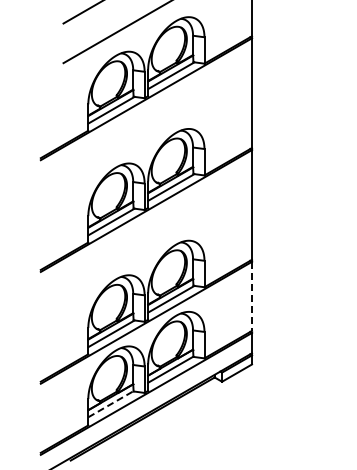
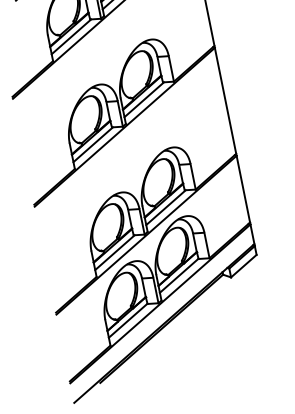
line: (252, 296) -> (243, 189), dashed -> solid
line: (111, 403) -> (128, 319), dashed -> solid

